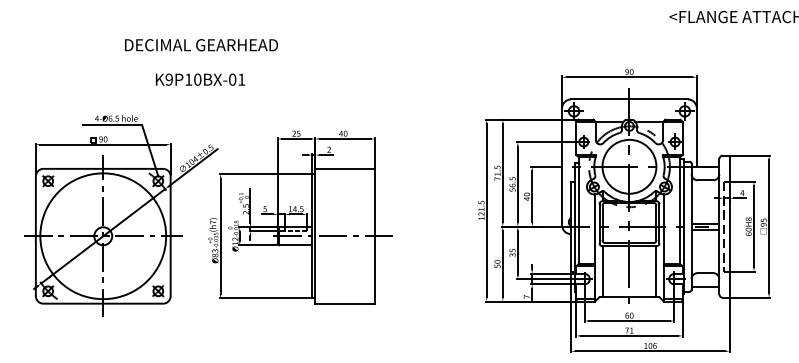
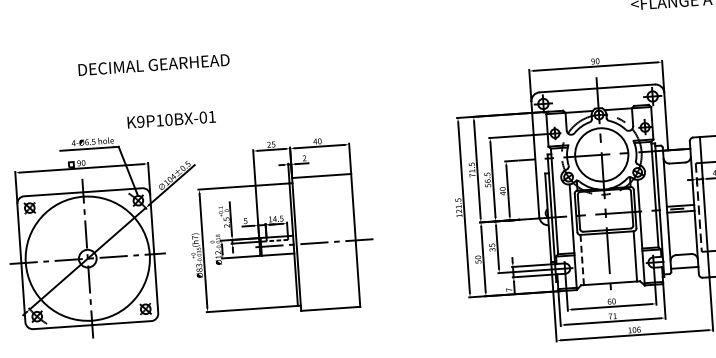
text: (201, 45) -> (154, 65), moved
text: (200, 79) -> (171, 119), moved
line: (602, 272) -> (582, 260), solid -> dashed

